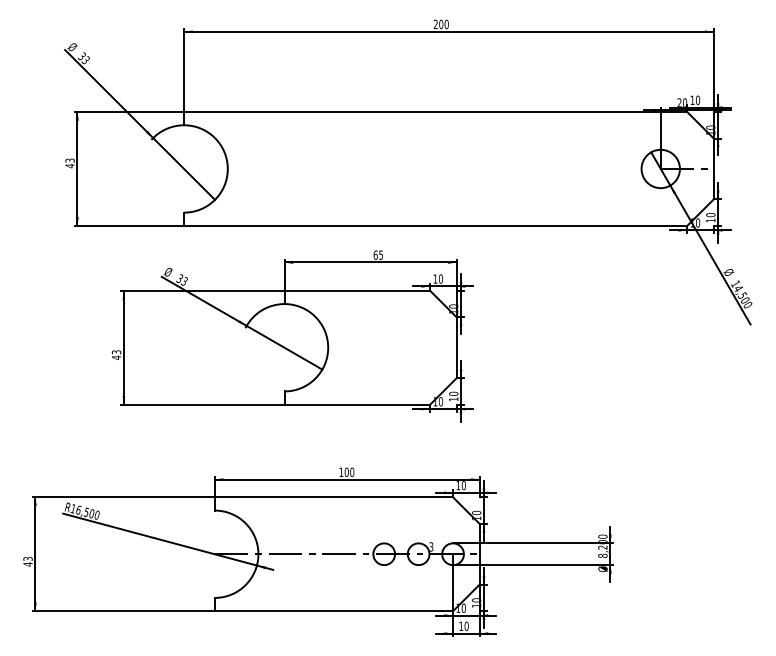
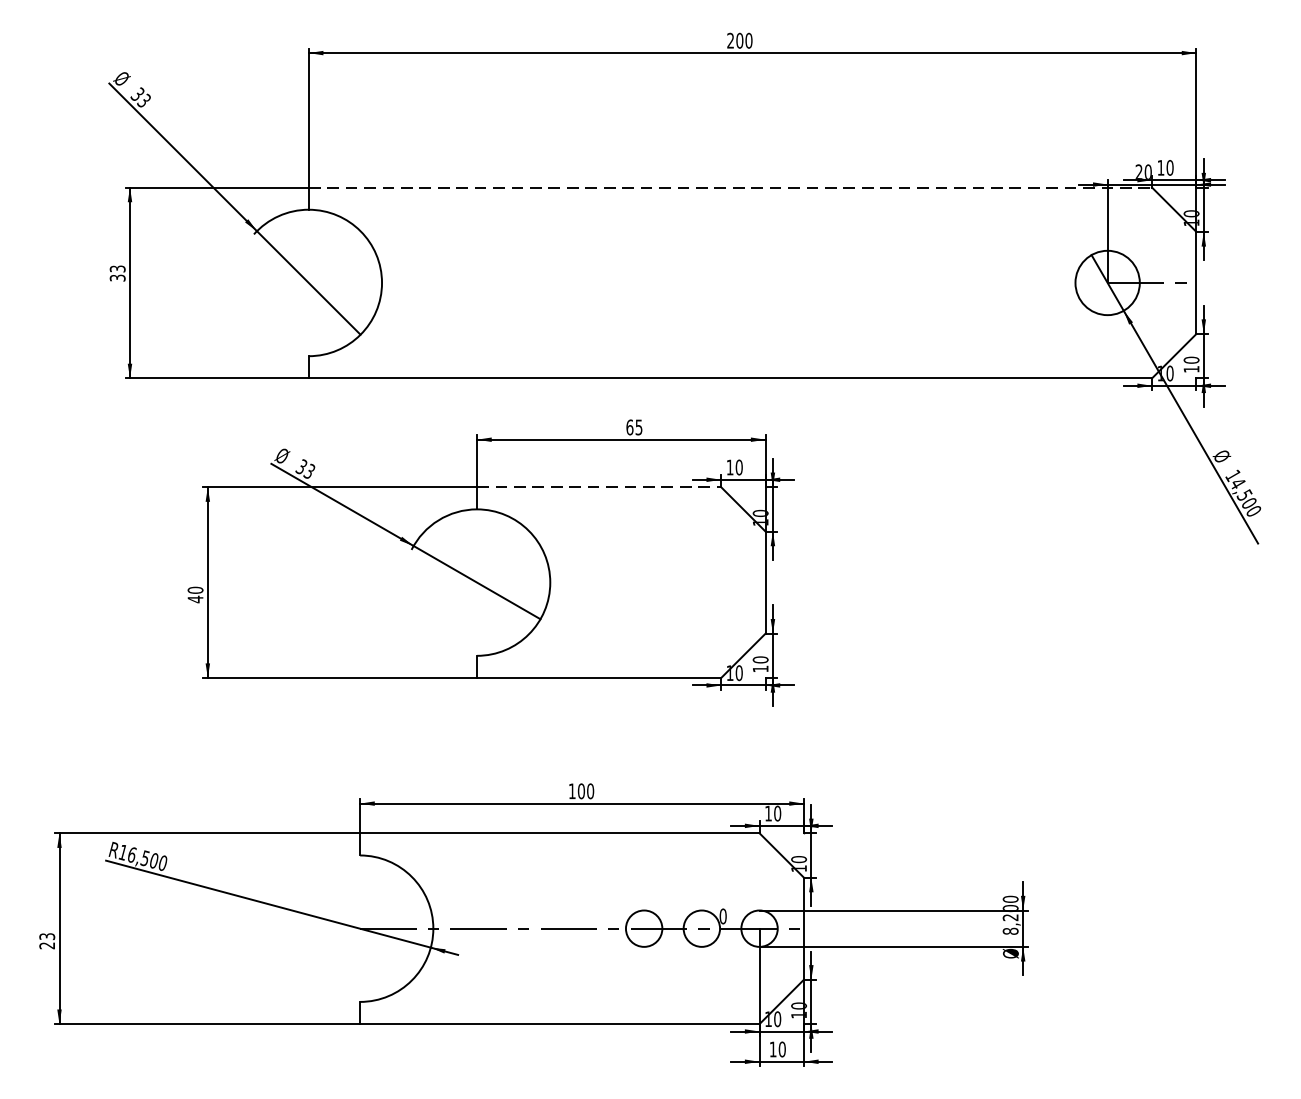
line: (435, 112) -> (730, 188), solid -> dashed
text: (69, 165) -> (116, 277), 43 -> 33
line: (357, 290) -> (599, 486), solid -> dashed
text: (116, 352) -> (195, 590), 43 -> 40
text: (431, 546) -> (723, 915), 3 -> 0
text: (27, 564) -> (46, 945), 43 -> 23

